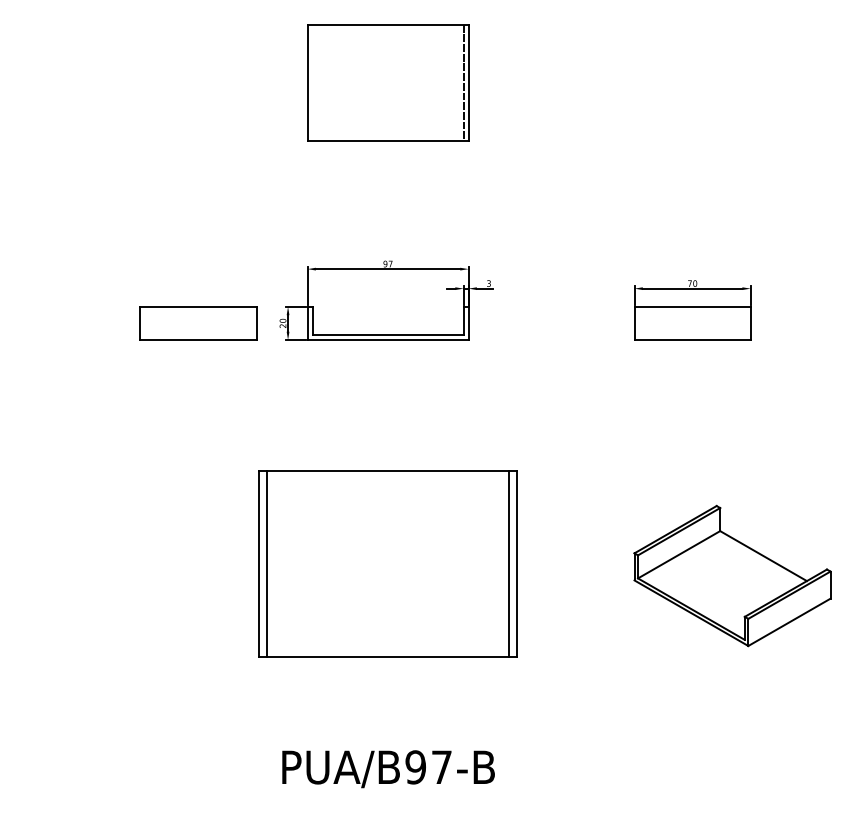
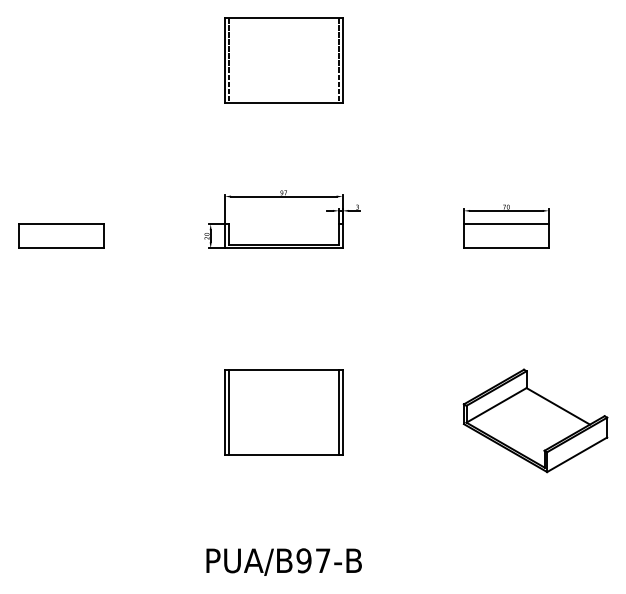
line: (312, 81) -> (228, 59), added
part: (198, 322) -> (61, 235), moved
part: (387, 564) -> (283, 412), size x0.62

